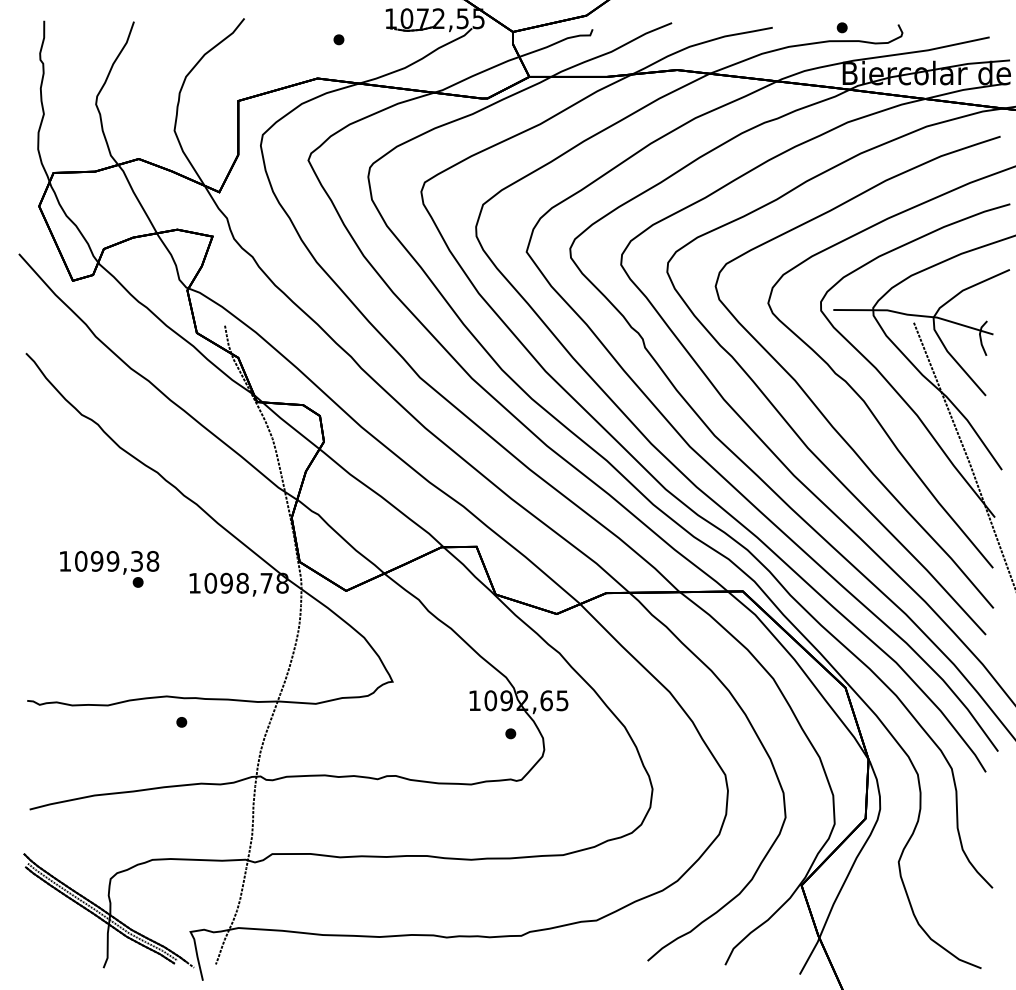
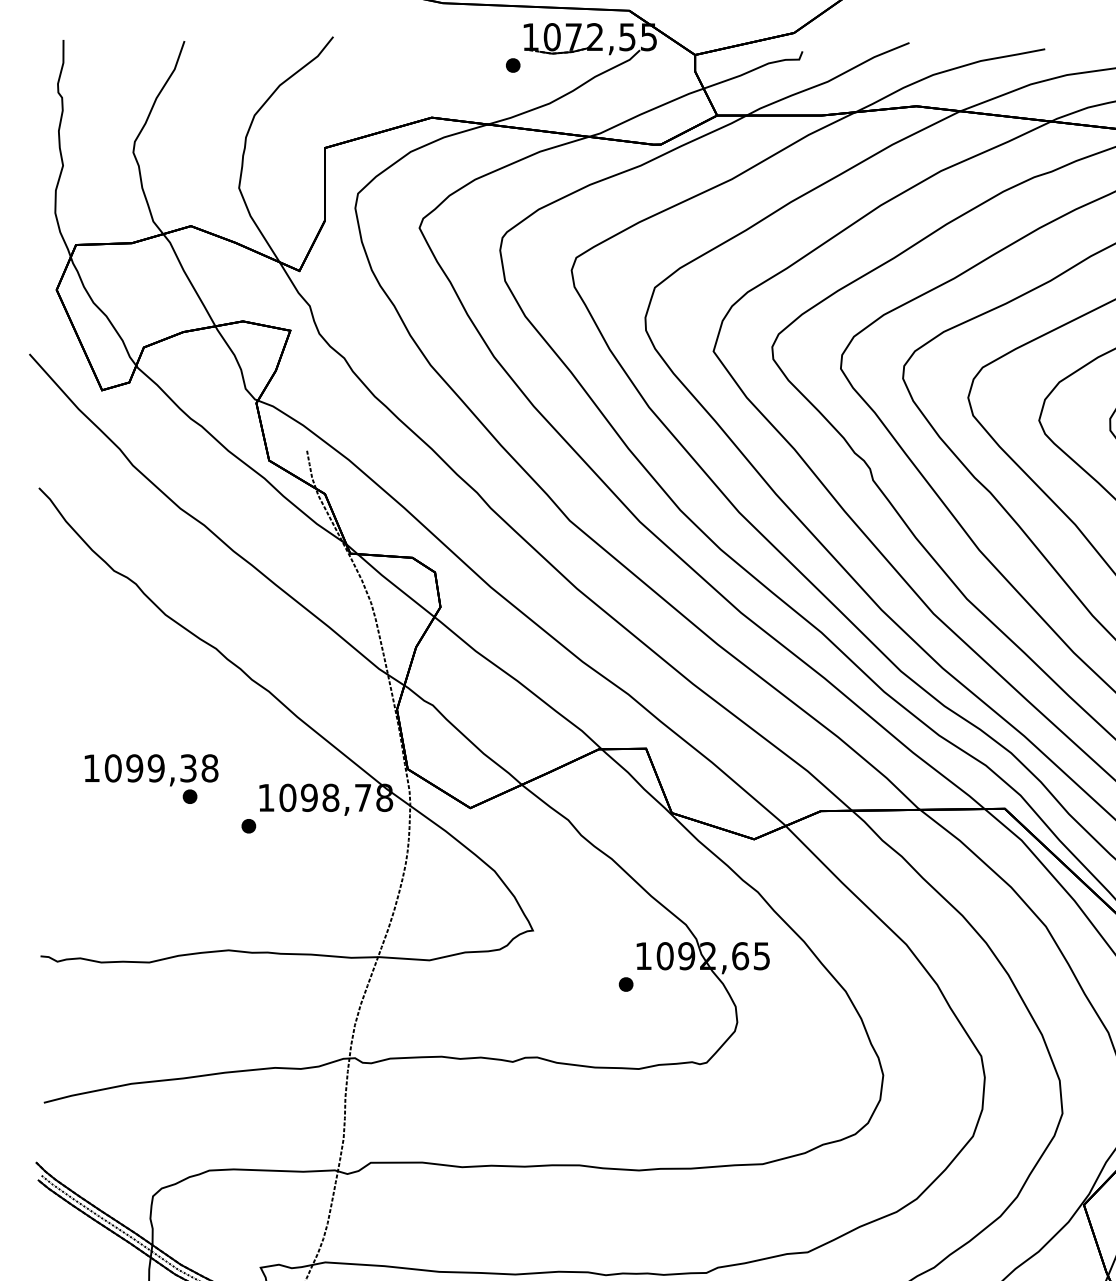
part: (338, 39) -> (512, 65), moved
part: (181, 722) -> (248, 826), moved
part: (510, 733) -> (625, 984), moved

